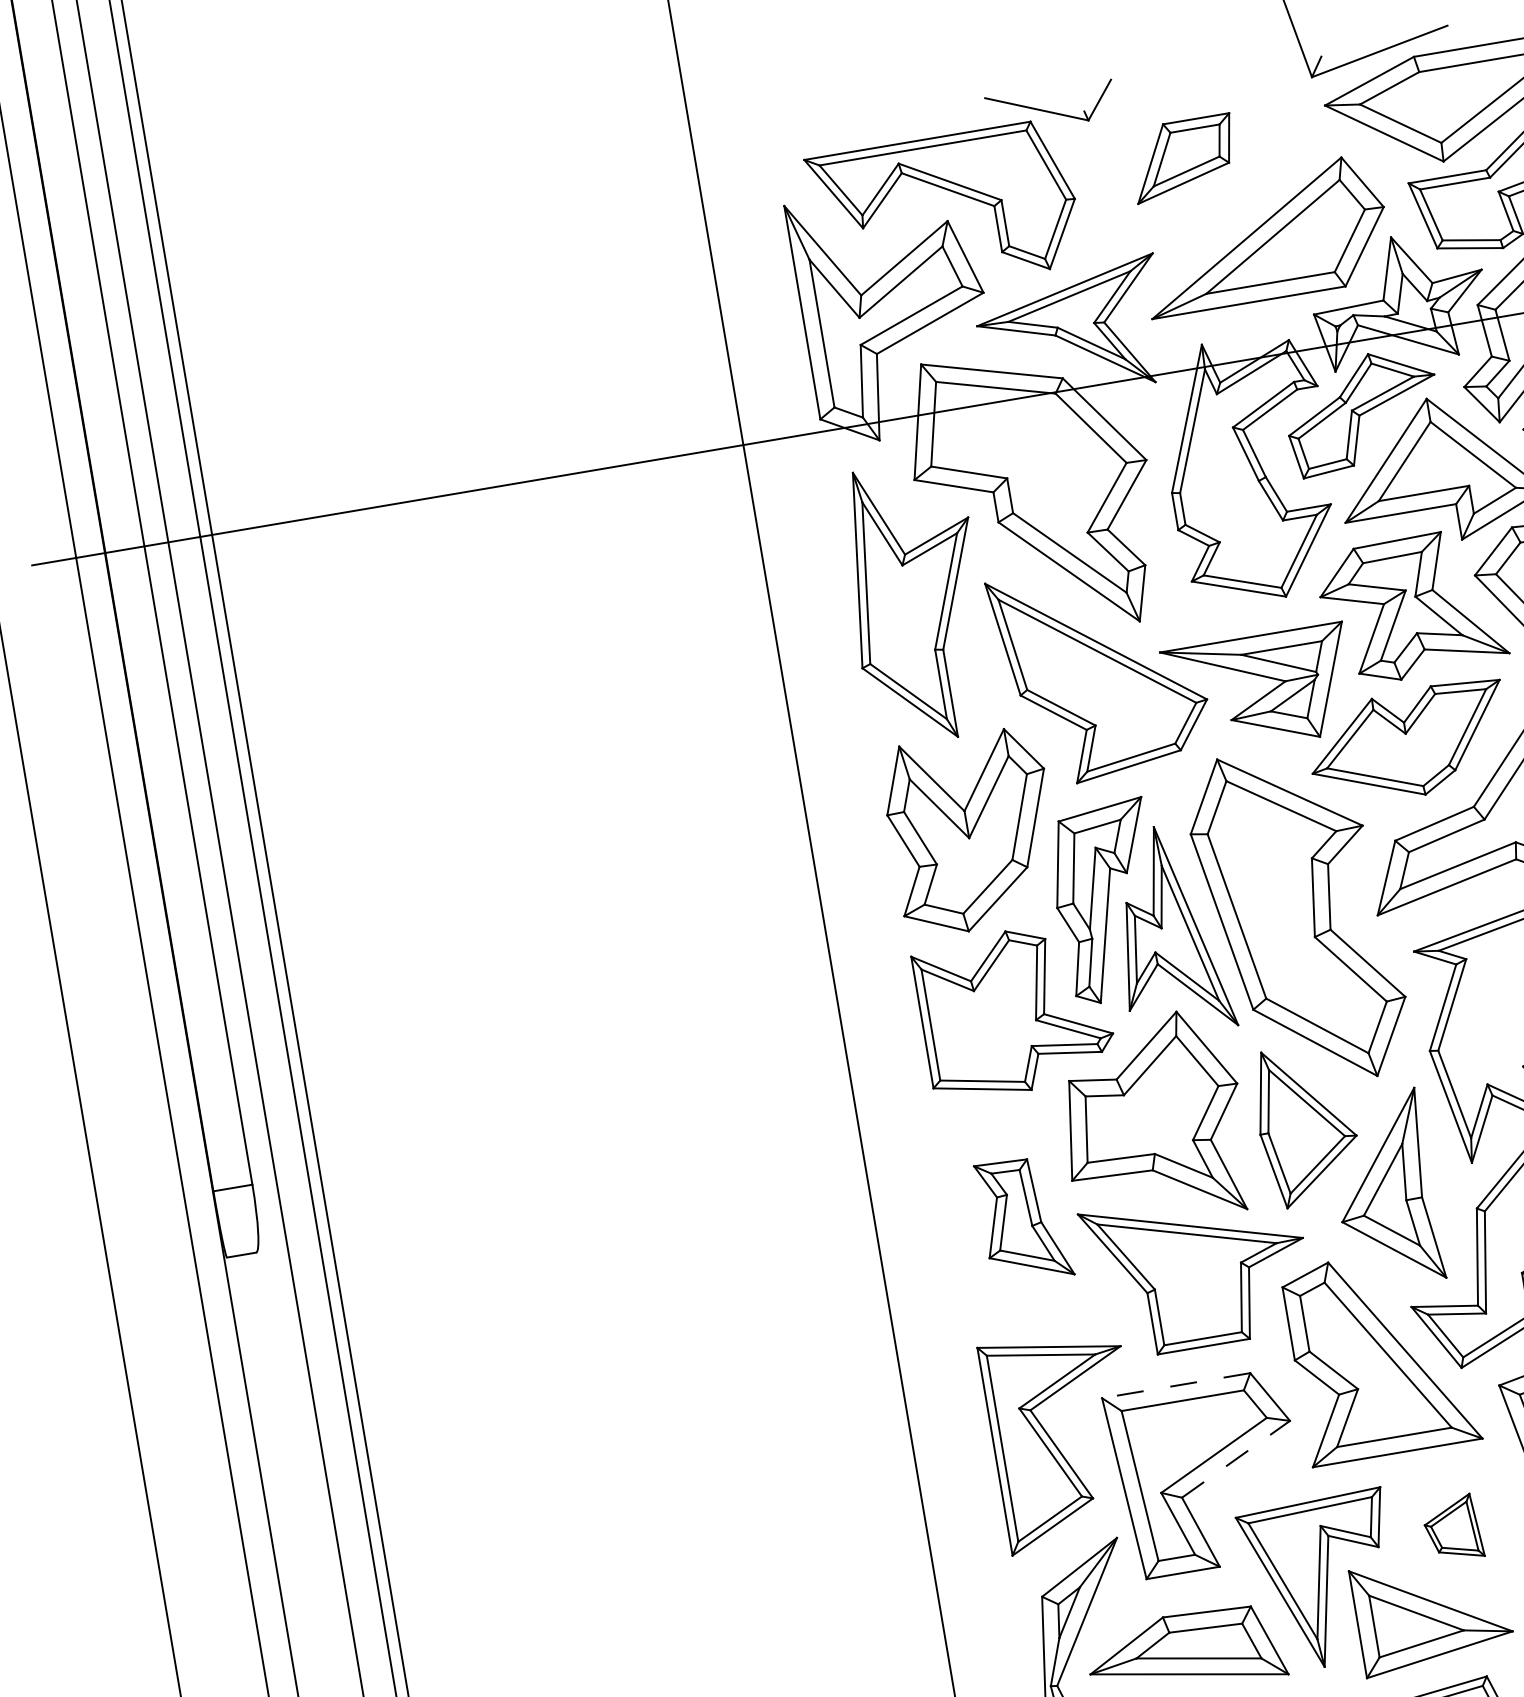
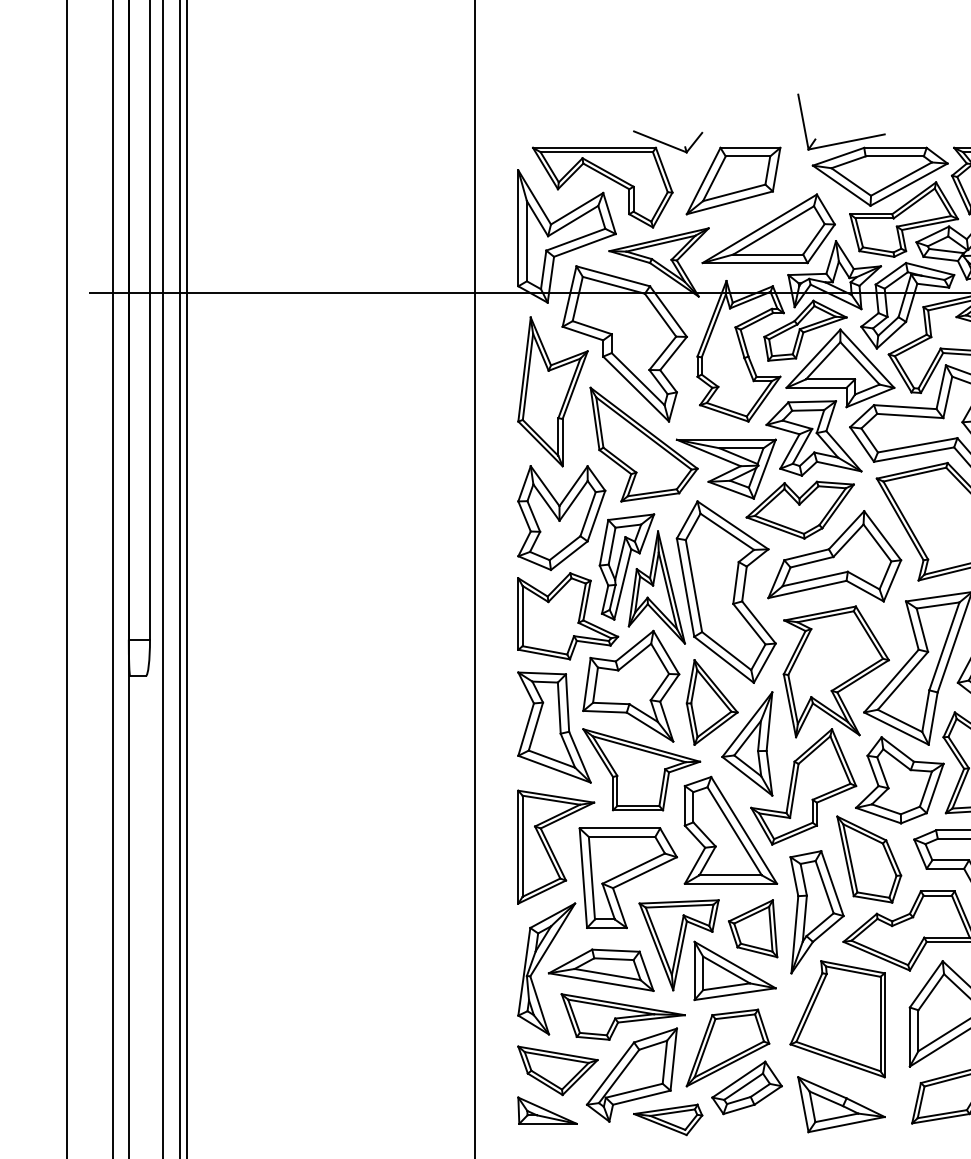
part: (1183, 157) -> (733, 180), size x1.67
part: (1024, 1220) -> (554, 727), size x1.67
line: (1175, 1385) -> (619, 828), dashed -> solid
line: (1236, 1458) -> (645, 872), dashed -> solid
part: (1453, 1528) -> (753, 928), size x1.67

